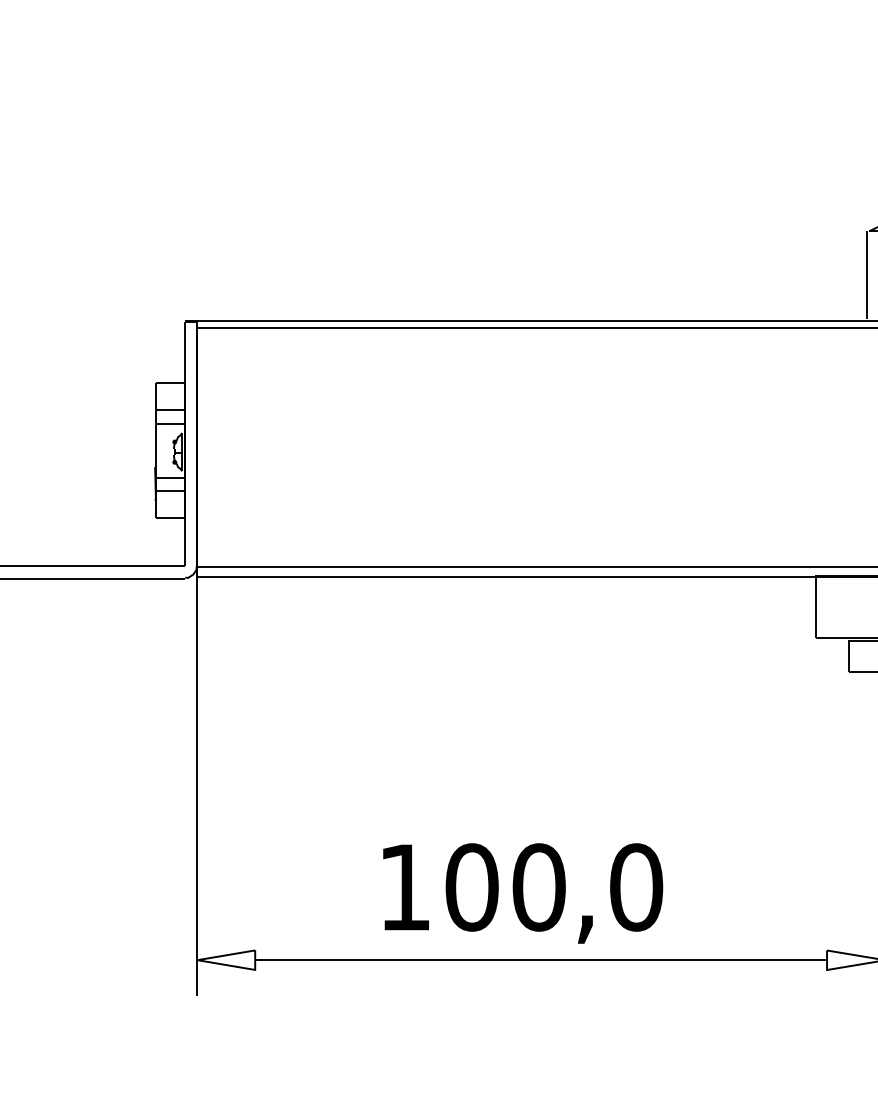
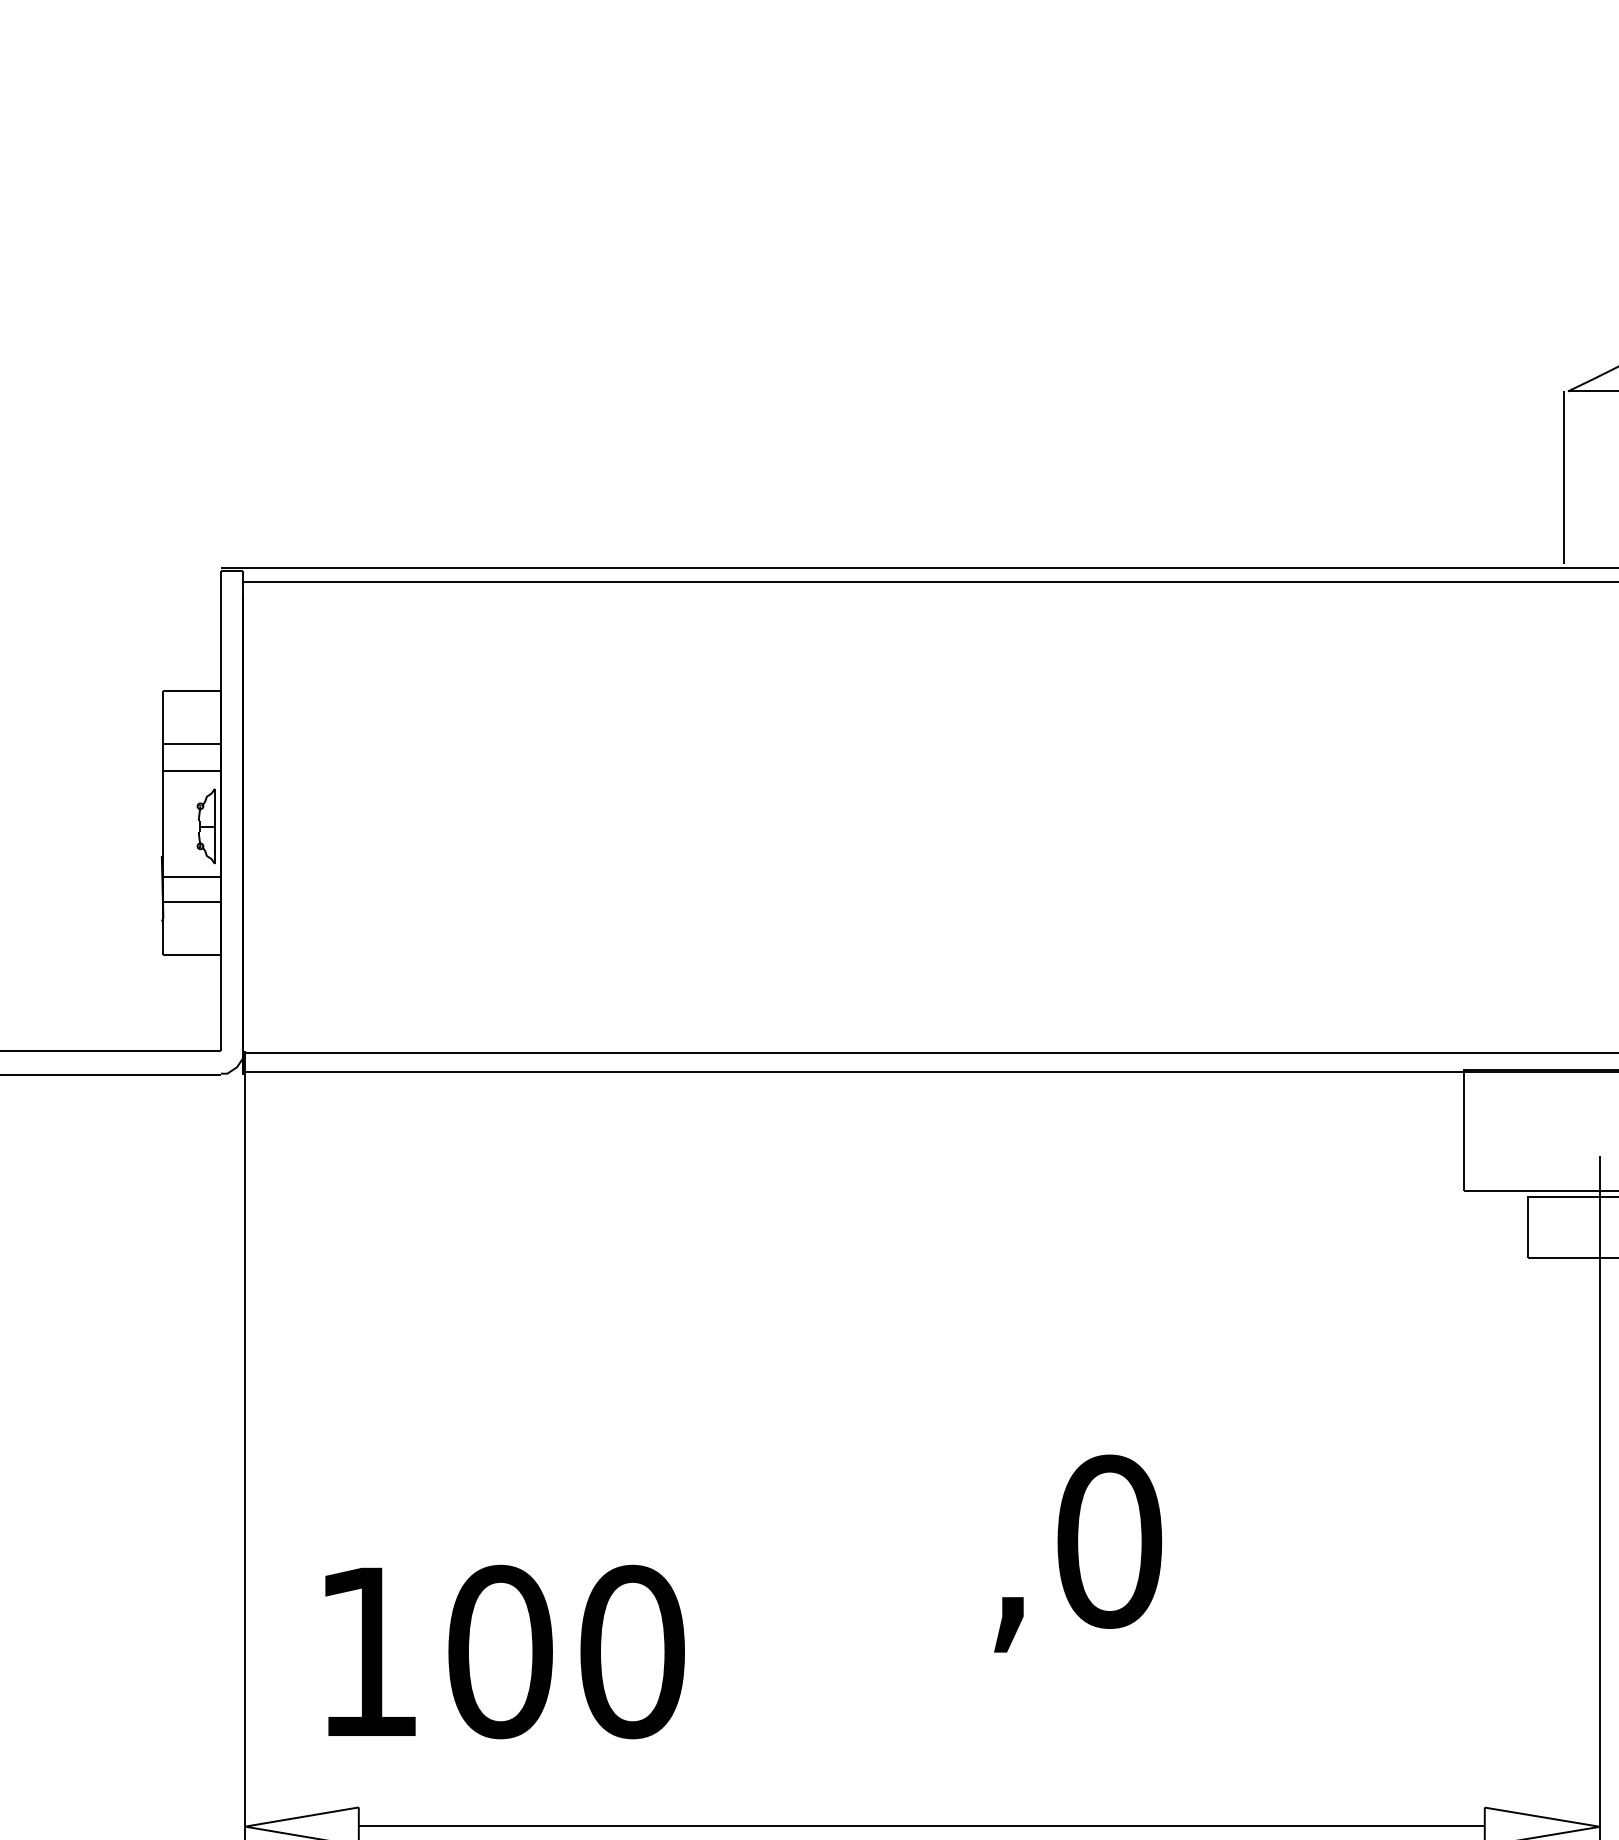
text: (474, 887) -> (505, 1652), moved
text: (620, 893) -> (1078, 1553), moved

